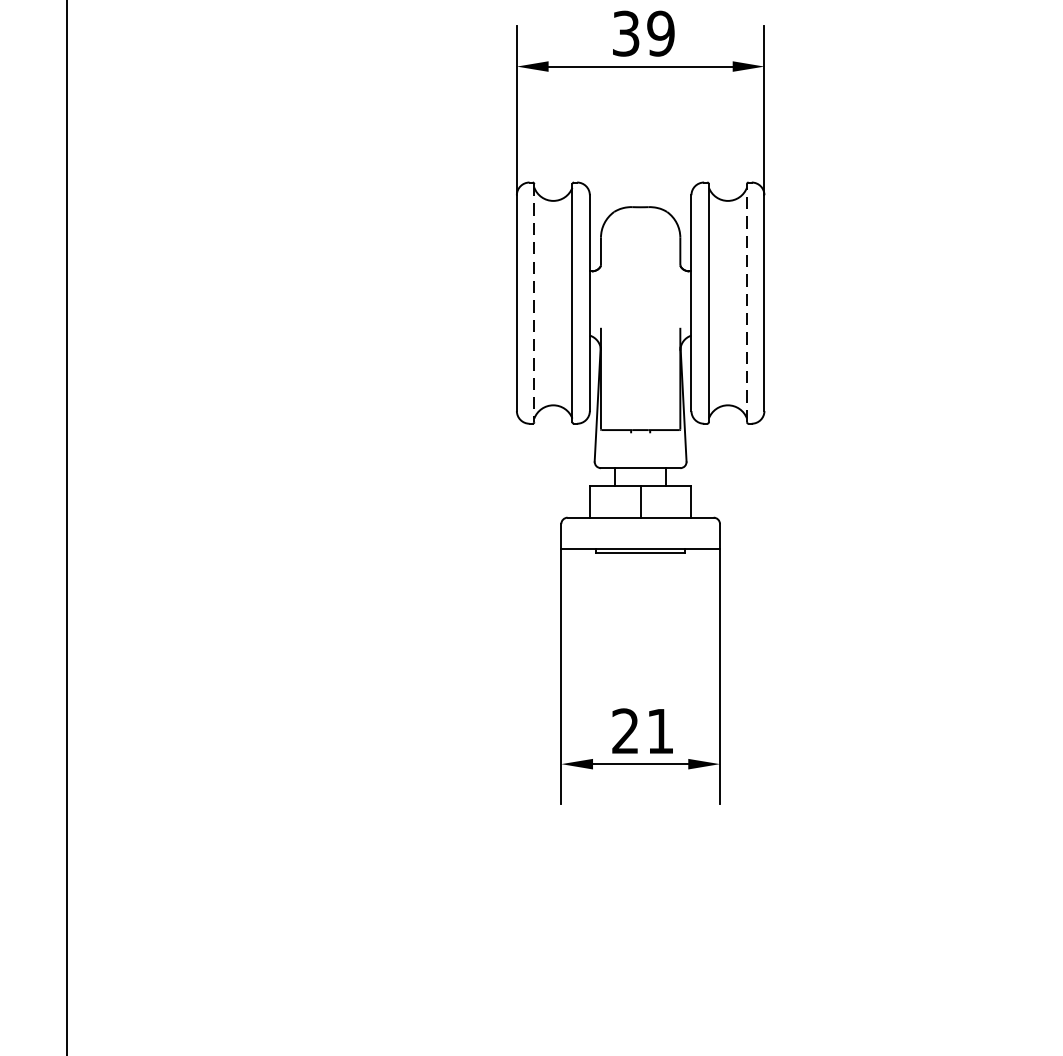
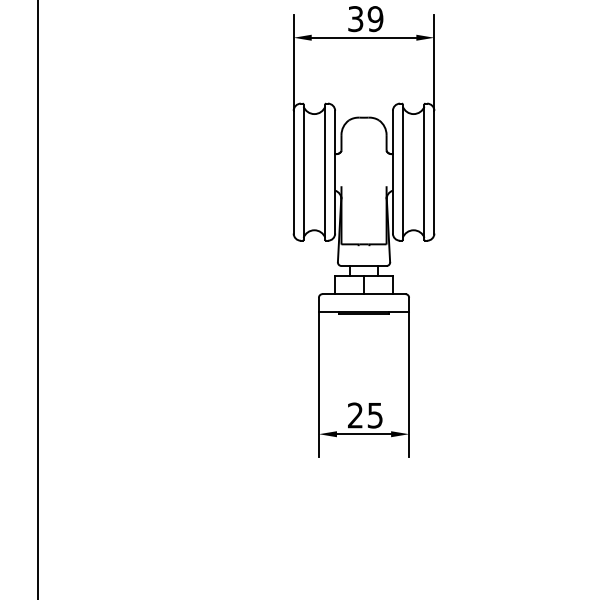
line: (534, 303) -> (303, 172), dashed -> solid
line: (747, 303) -> (424, 172), dashed -> solid
text: (659, 731) -> (374, 415), 21 -> 25

